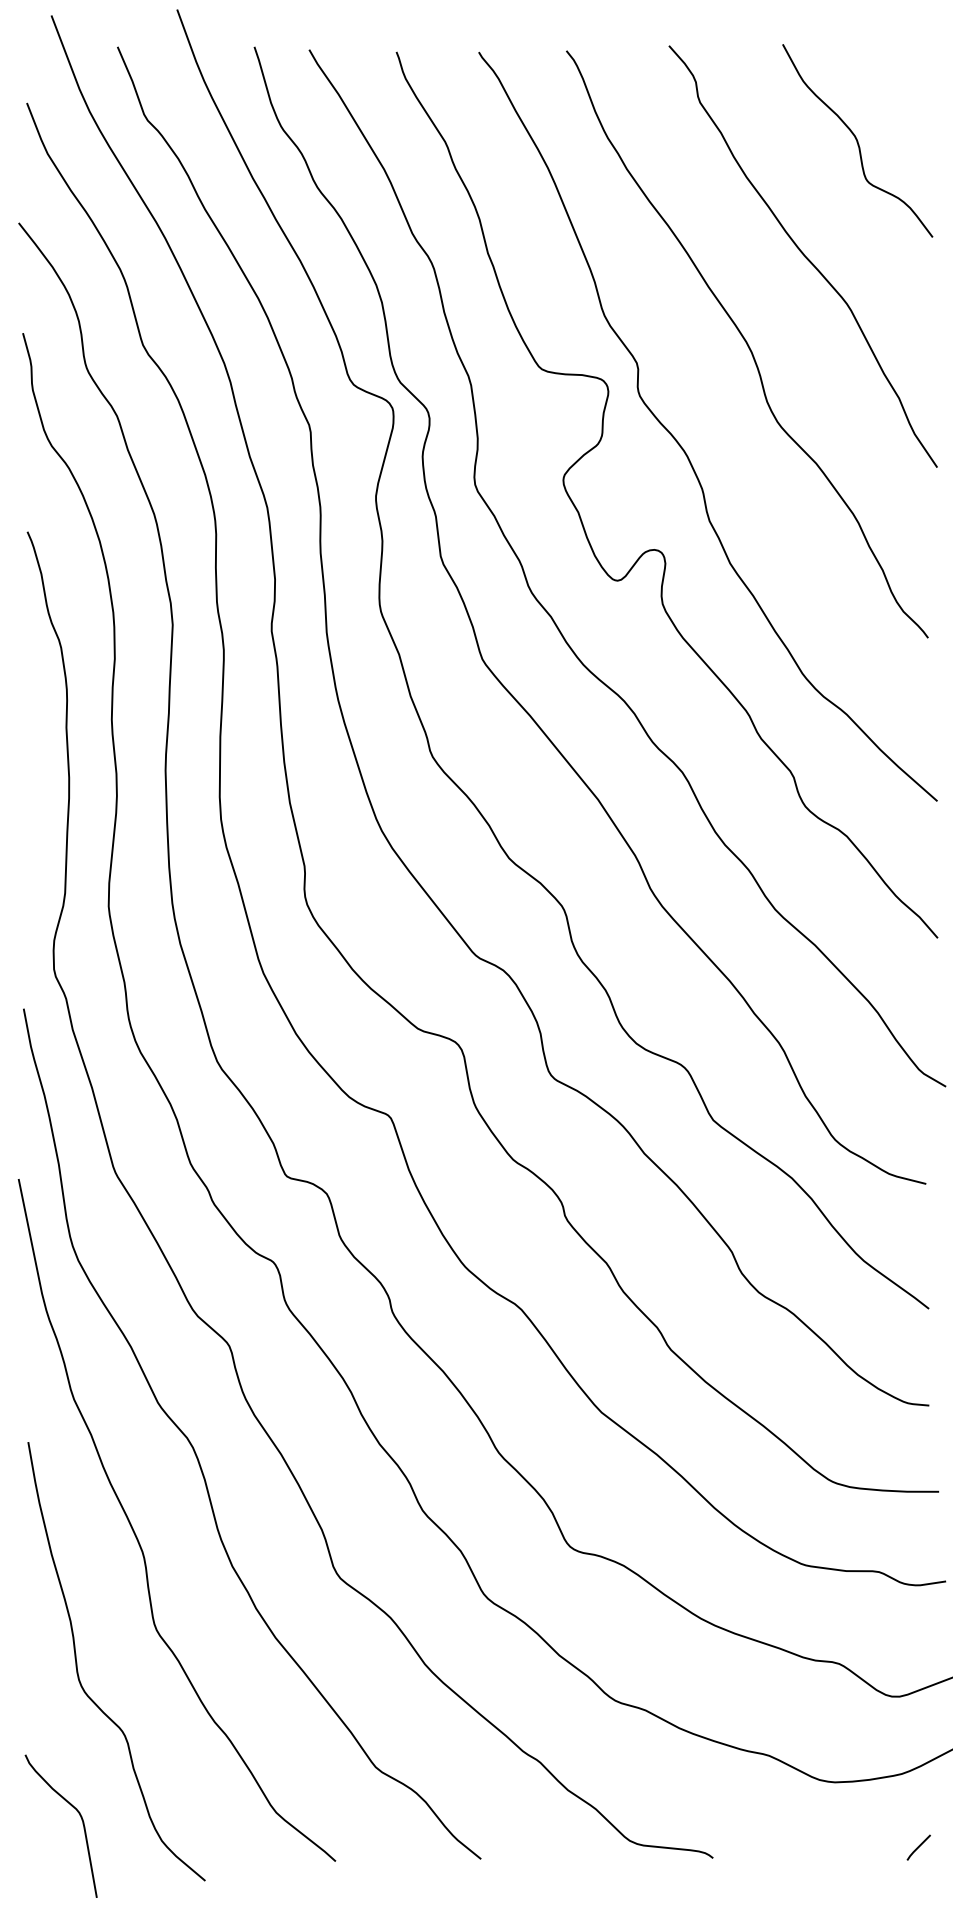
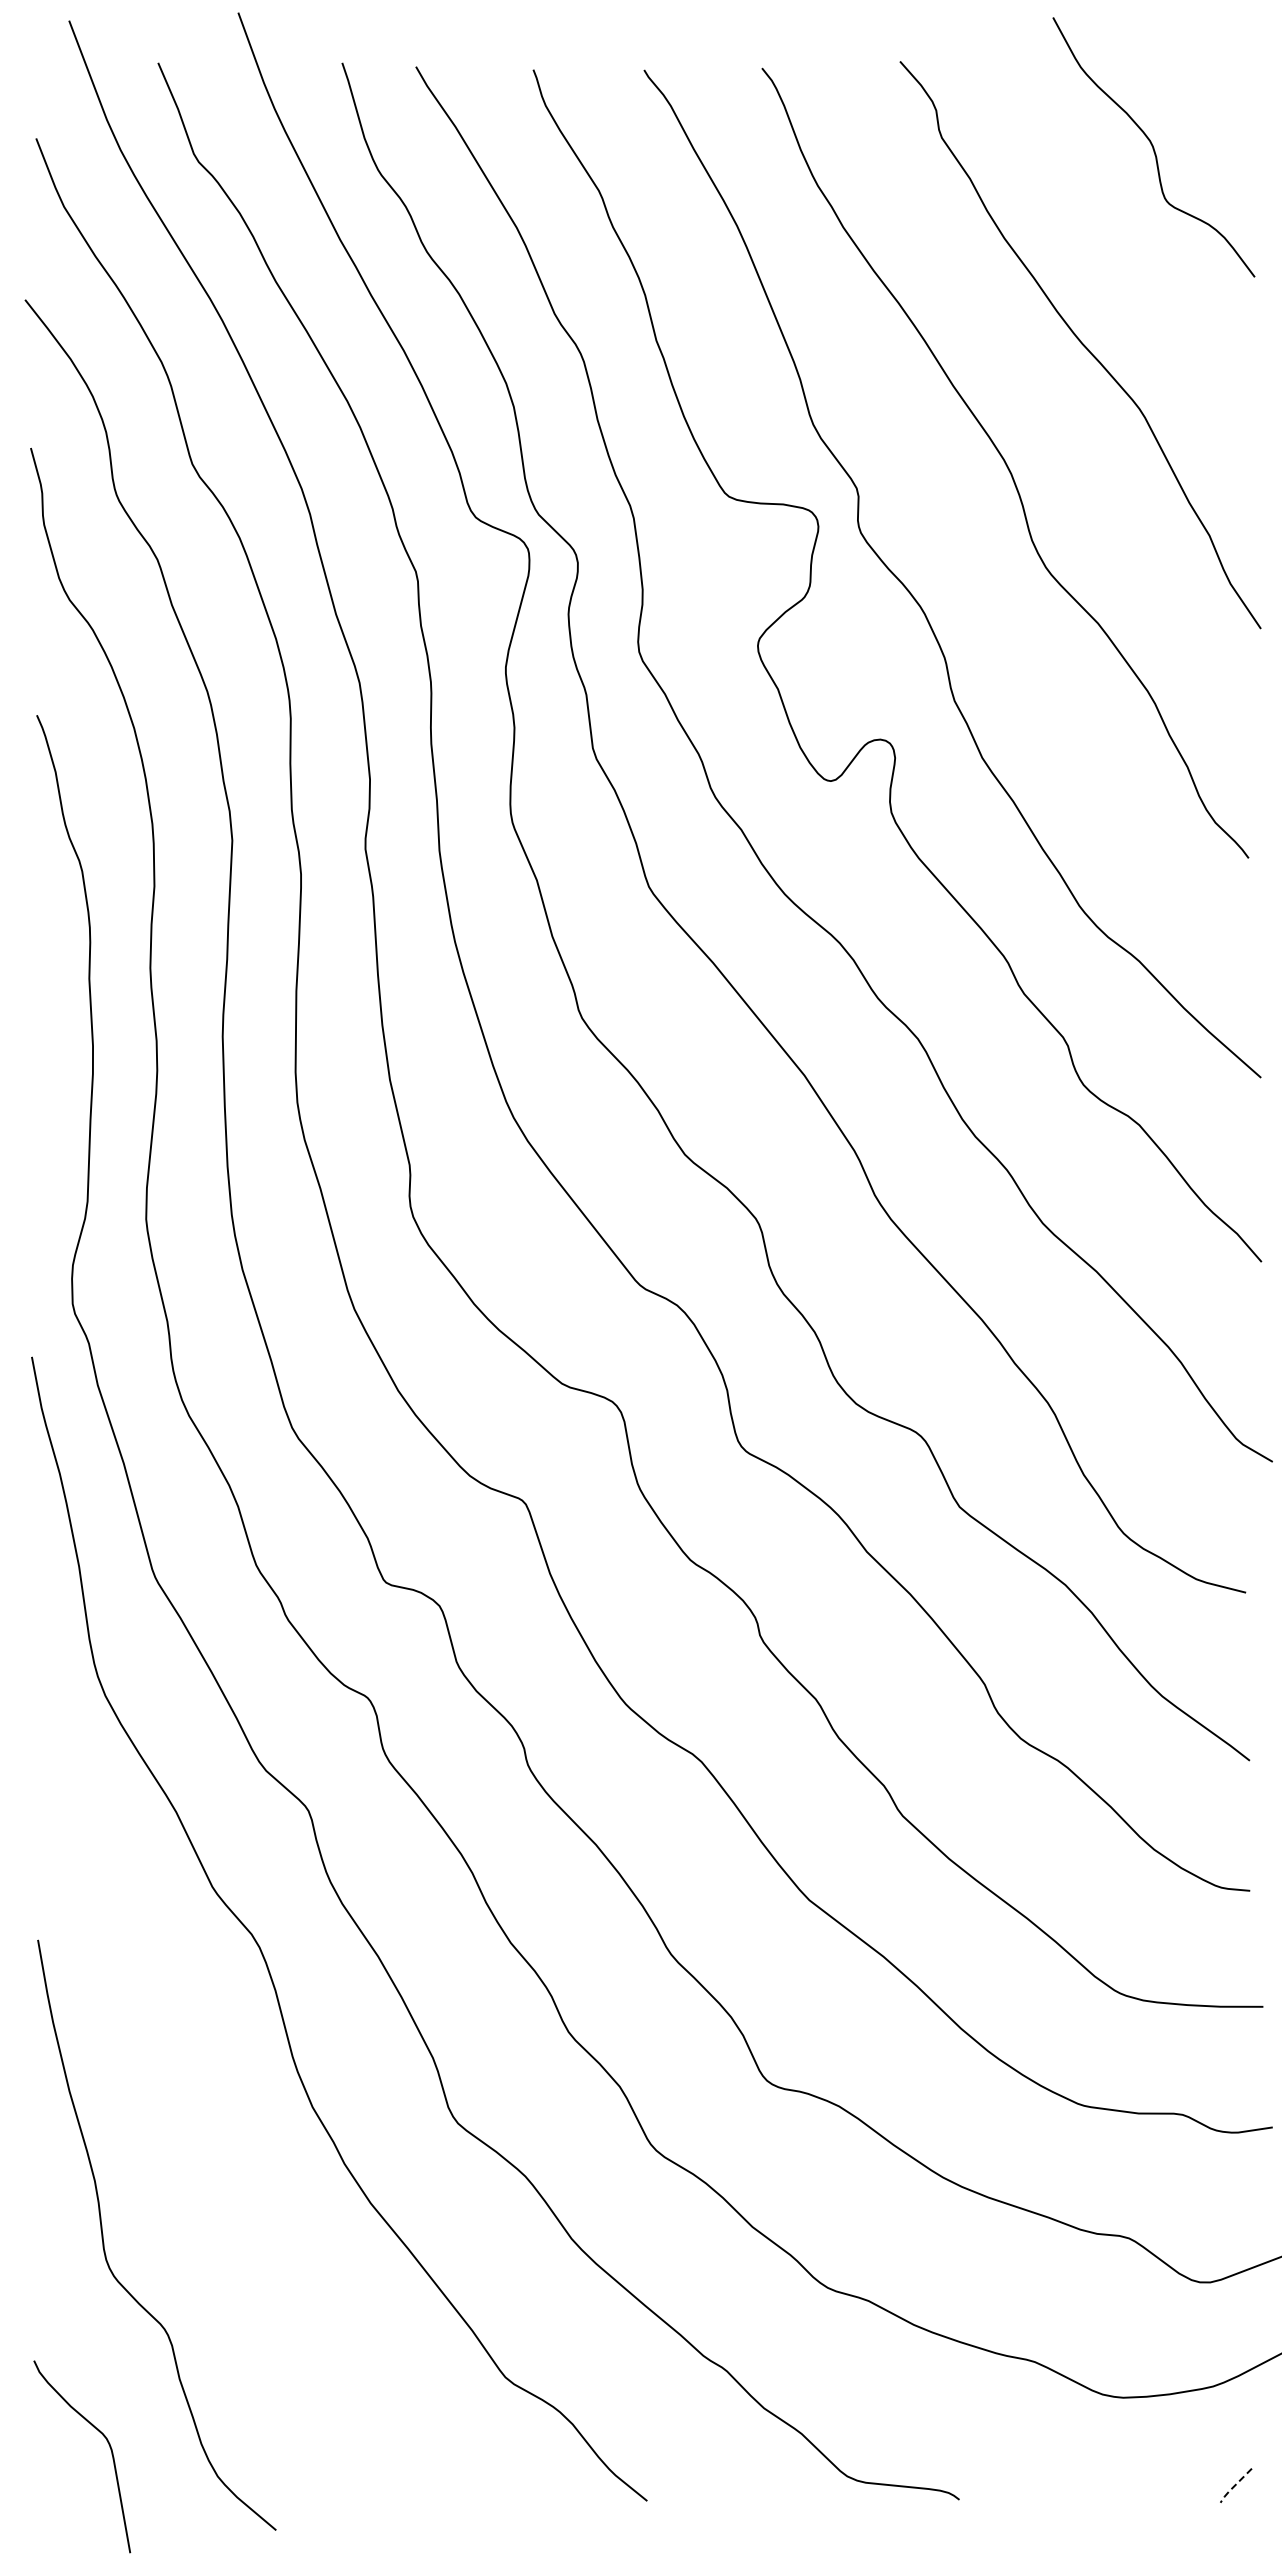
curve: (857, 140) -> (1153, 147), moved
curve: (138, 1539) -> (186, 2071), removed
line: (917, 1848) -> (1234, 2486), solid -> dashed

